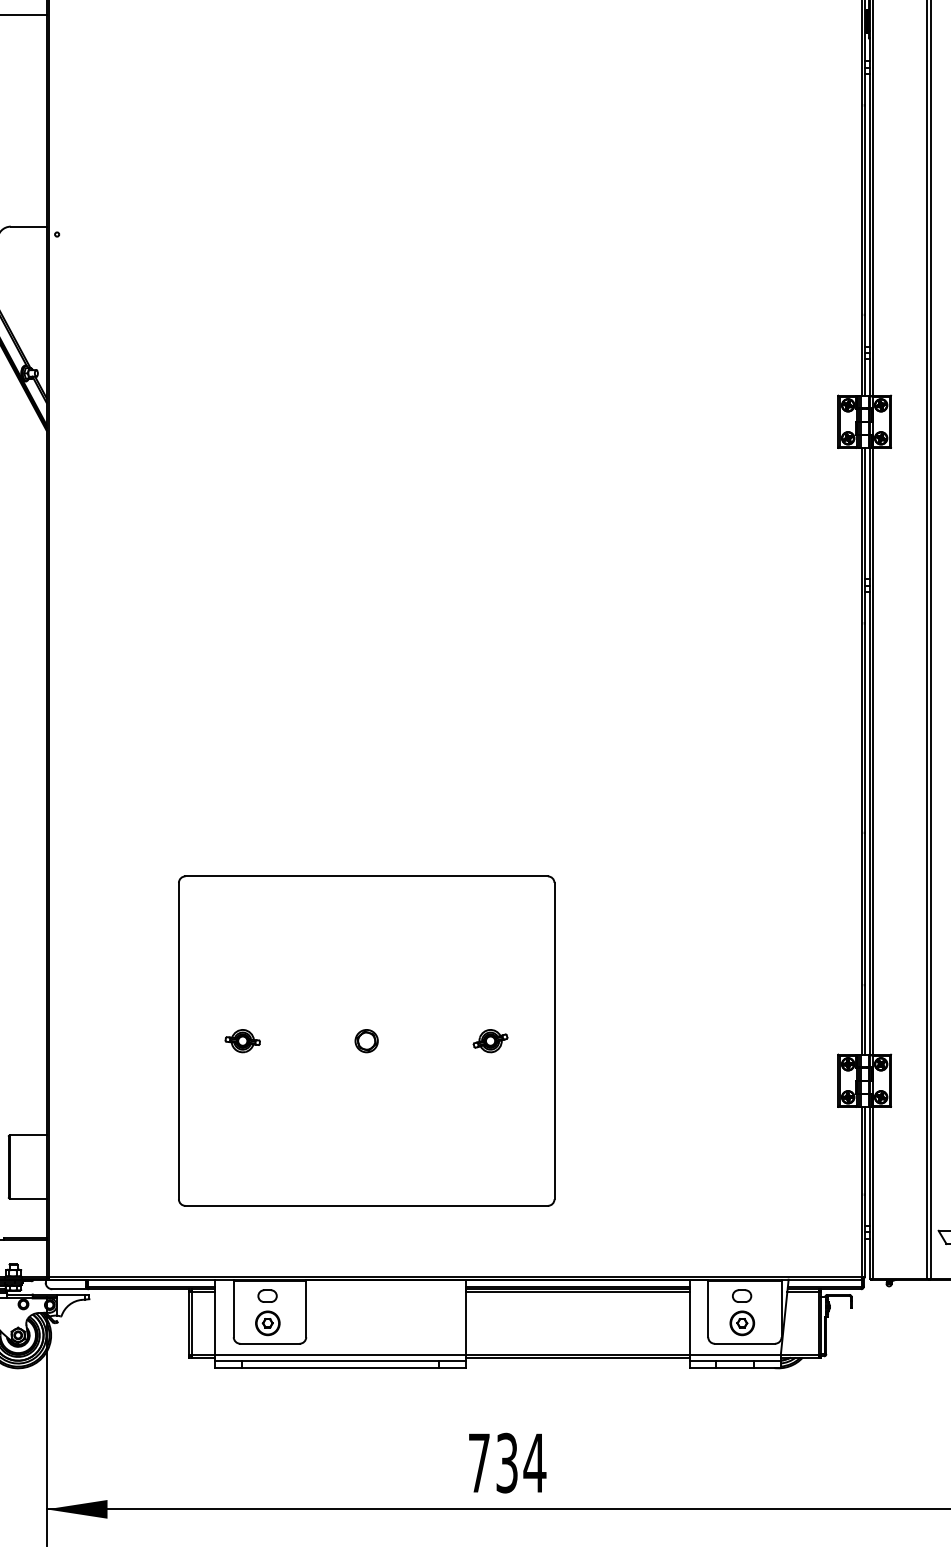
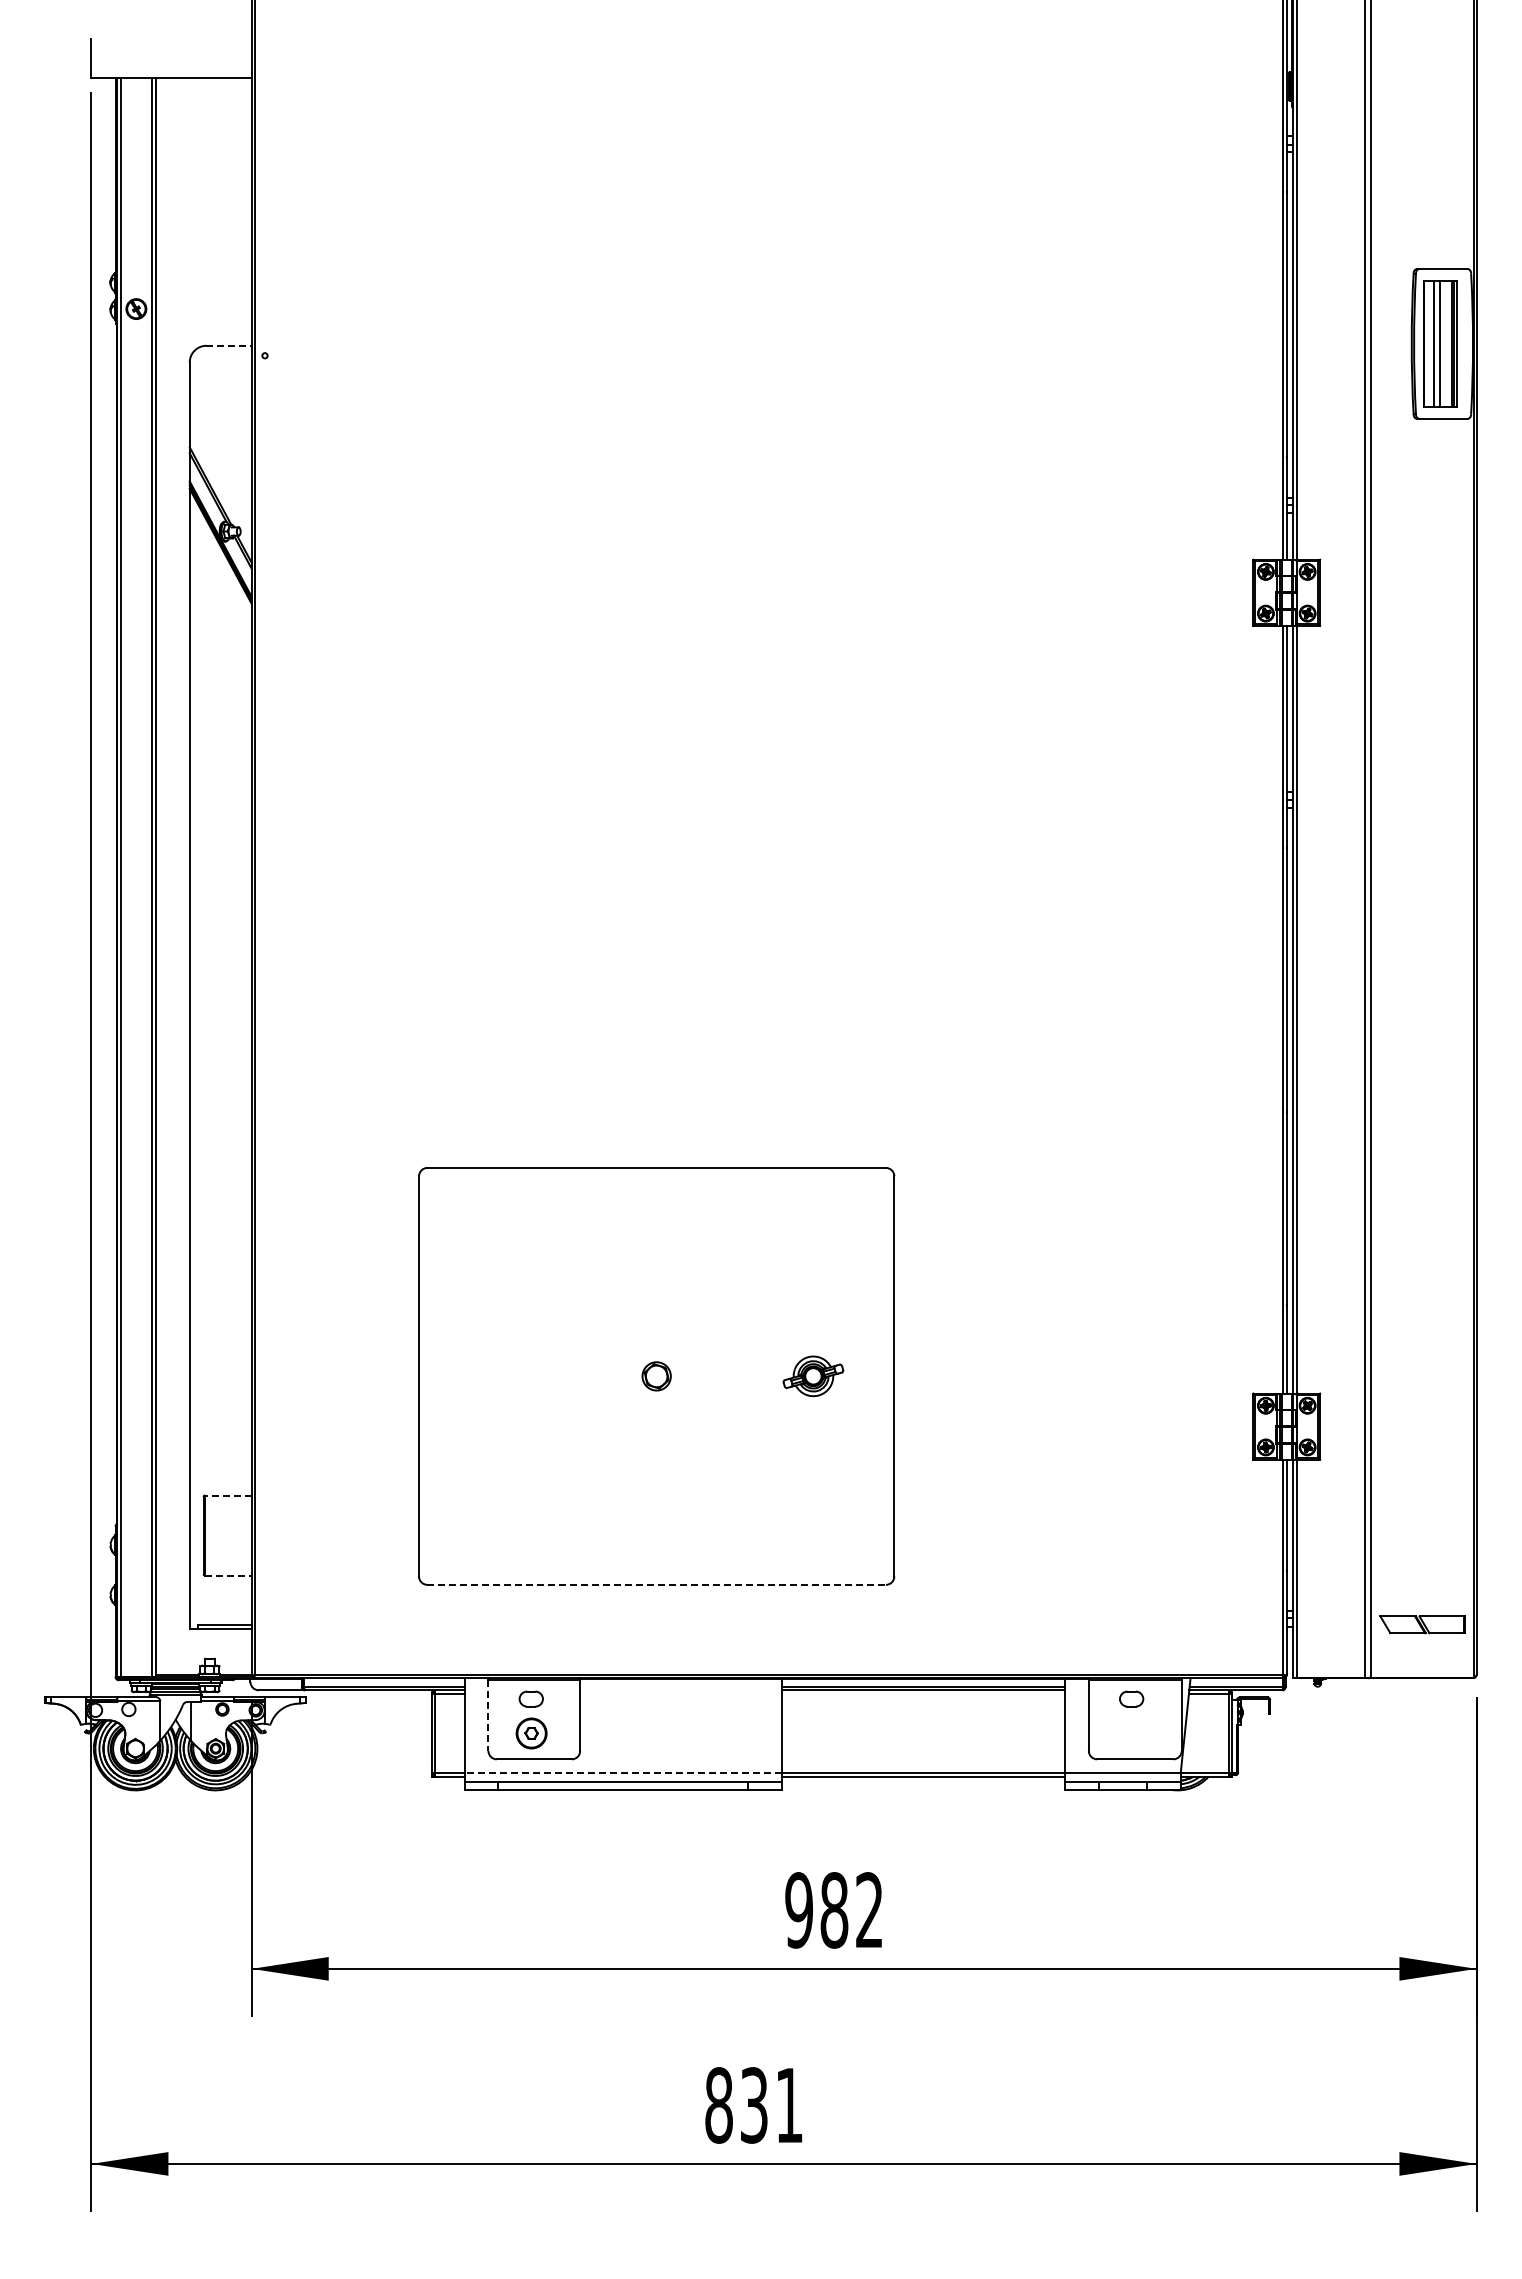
line: (29, 226) -> (229, 345), solid -> dashed
part: (242, 1041) -> (499, 1376), removed
part: (490, 1041) -> (813, 1376), size x1.4
line: (27, 1135) -> (227, 1495), solid -> dashed
line: (28, 1198) -> (228, 1575), solid -> dashed
line: (367, 1205) -> (657, 1584), solid -> dashed
line: (577, 1291) -> (923, 1693), removed
line: (233, 1309) -> (488, 1716), solid -> dashed
part: (741, 1323) -> (1131, 1733), removed
line: (339, 1354) -> (622, 1773), solid -> dashed
text: (507, 1463) -> (834, 1910), 734 -> 982

